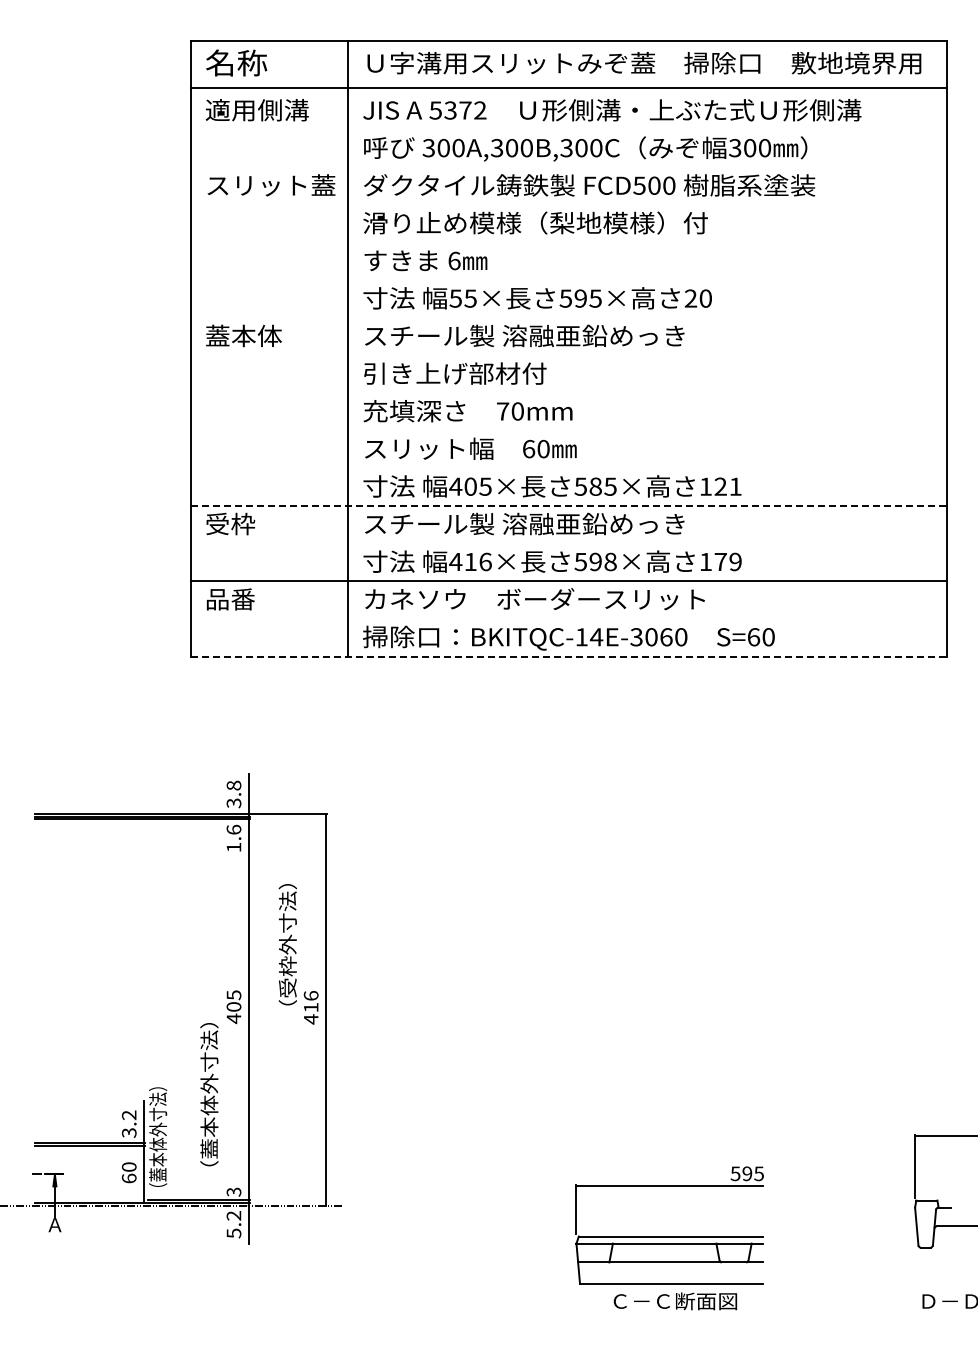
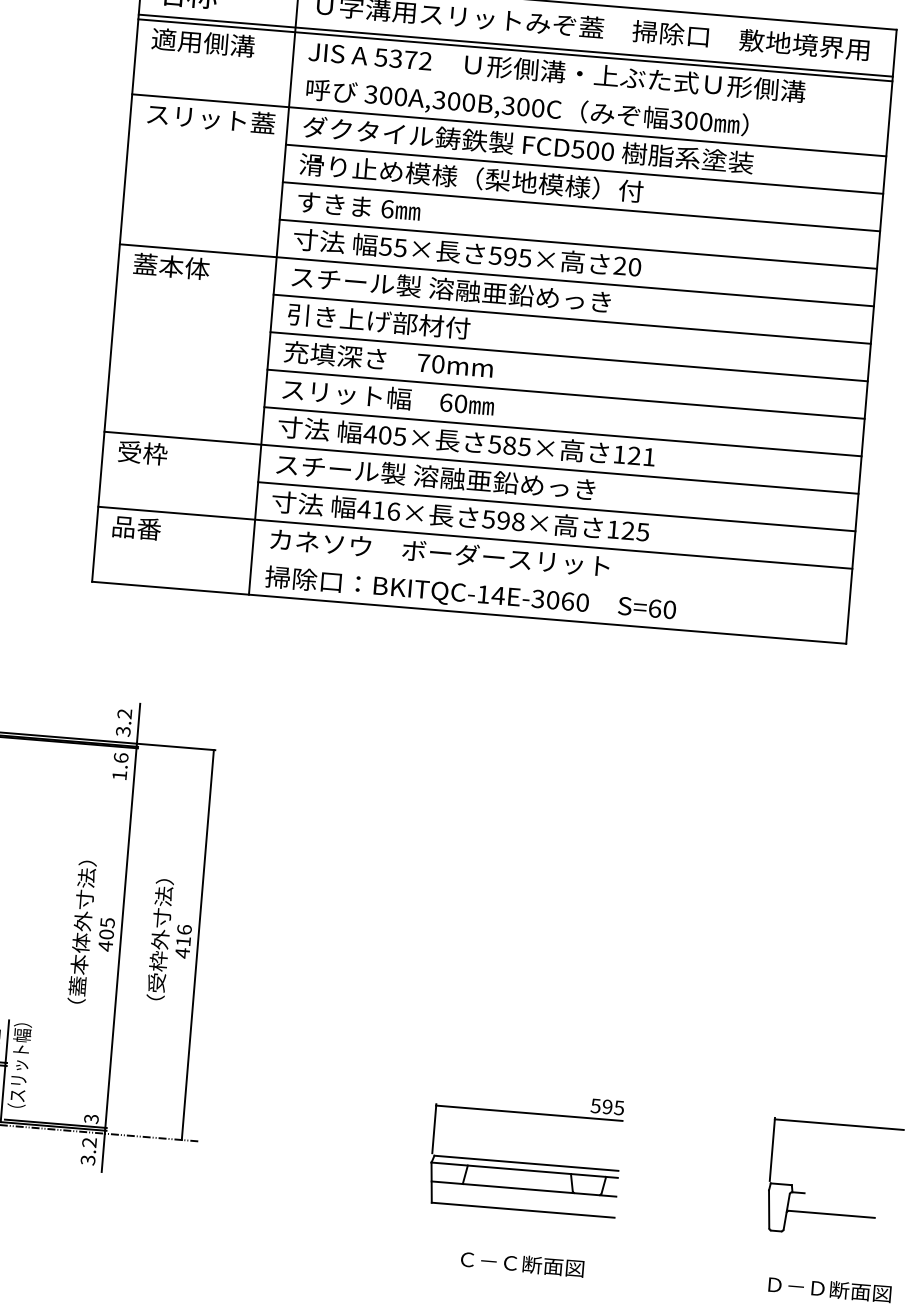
line: (568, 92) -> (514, 50), added
line: (568, 167) -> (508, 125), added
line: (647, 205) -> (584, 169), added
line: (647, 242) -> (581, 206), added
line: (647, 280) -> (578, 244), added
line: (568, 317) -> (496, 274), added
line: (647, 355) -> (572, 319), added
line: (647, 393) -> (569, 357), added
line: (647, 430) -> (566, 393), added
line: (647, 468) -> (562, 431), added
line: (569, 506) -> (482, 463), dashed -> solid
line: (647, 543) -> (556, 506), added
text: (727, 561) -> (634, 531), 179 -> 125
line: (569, 656) -> (469, 612), dashed -> solid
text: (233, 785) -> (124, 713), 3.8 -> 3.2
text: (287, 944) -> (159, 939), moved
text: (209, 1094) -> (82, 932), moved
text: (158, 1134) -> (20, 1055), （蓋本体外寸法） -> （スリット幅）
text: (233, 1232) -> (87, 1159), 5.2 -> 3.2
part: (669, 1236) -> (524, 1163), moved

